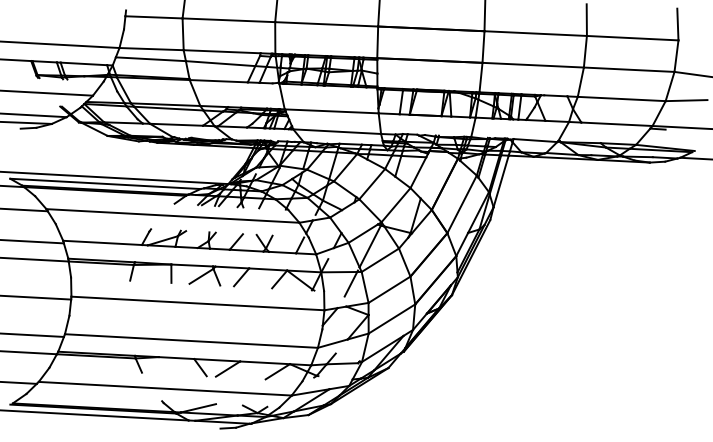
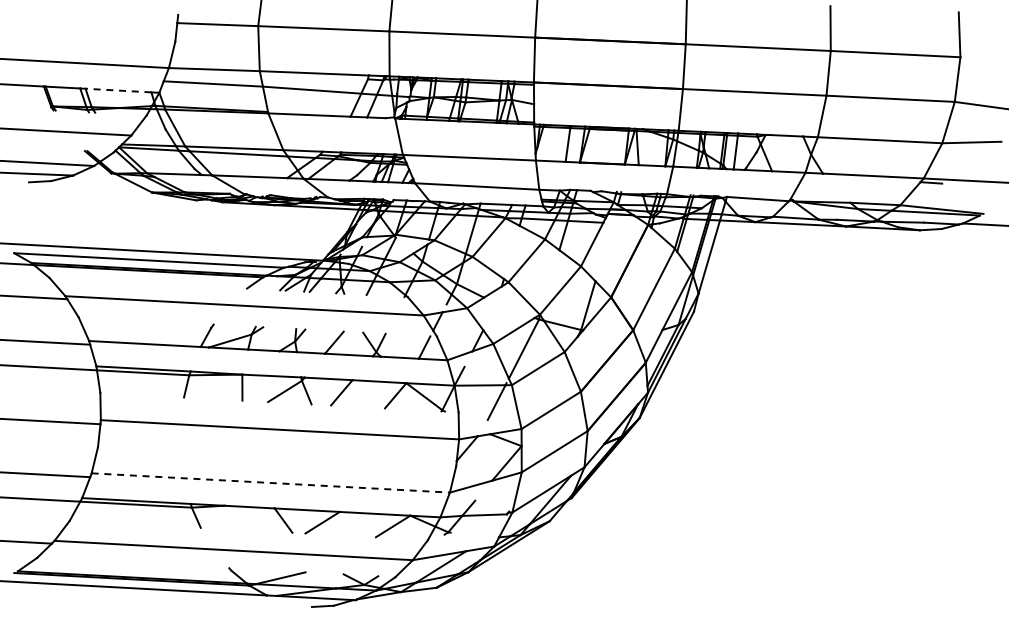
line: (83, 63) -> (118, 90), solid -> dashed
line: (191, 341) -> (271, 483), solid -> dashed

